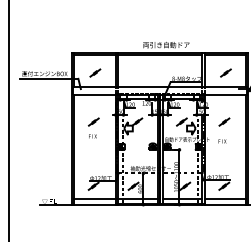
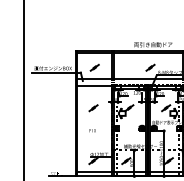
part: (162, 72) -> (150, 67), added
text: (92, 136) -> (92, 130), moved

